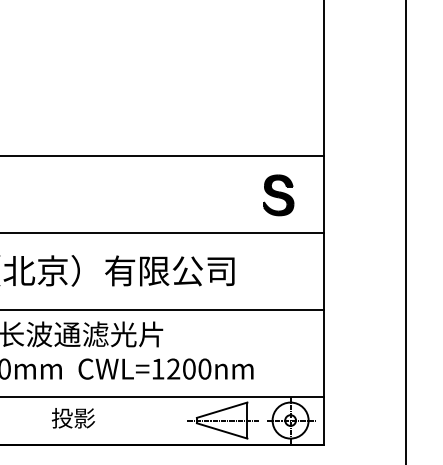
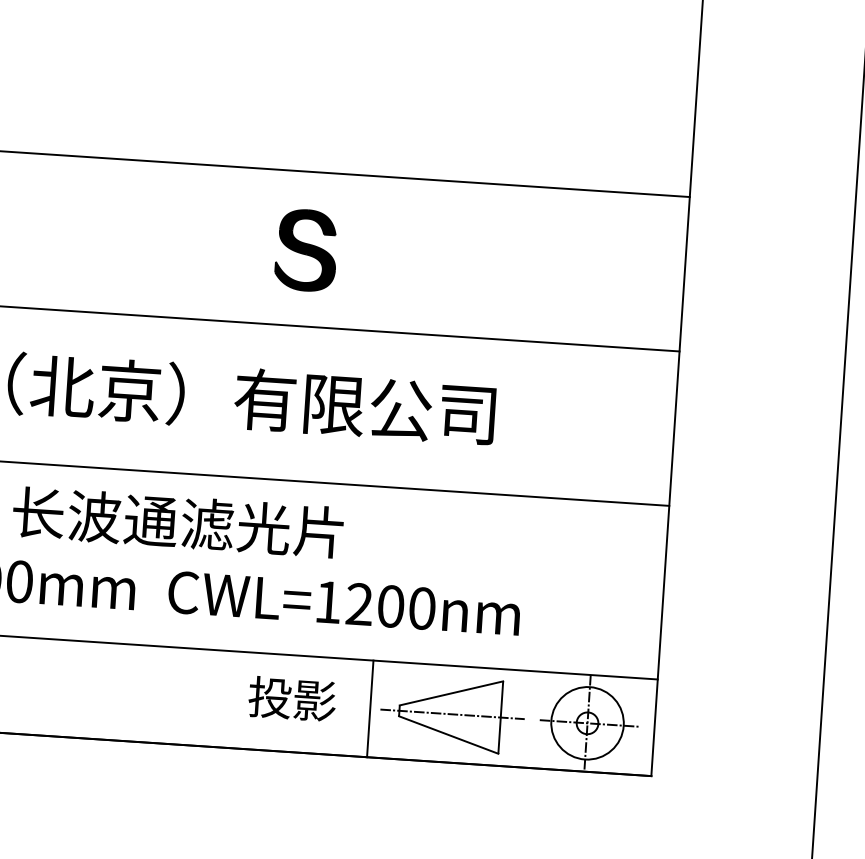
part: (278, 195) -> (306, 250), moved
text: (72, 418) -> (290, 699), moved
line: (182, 420) -> (370, 708), added

